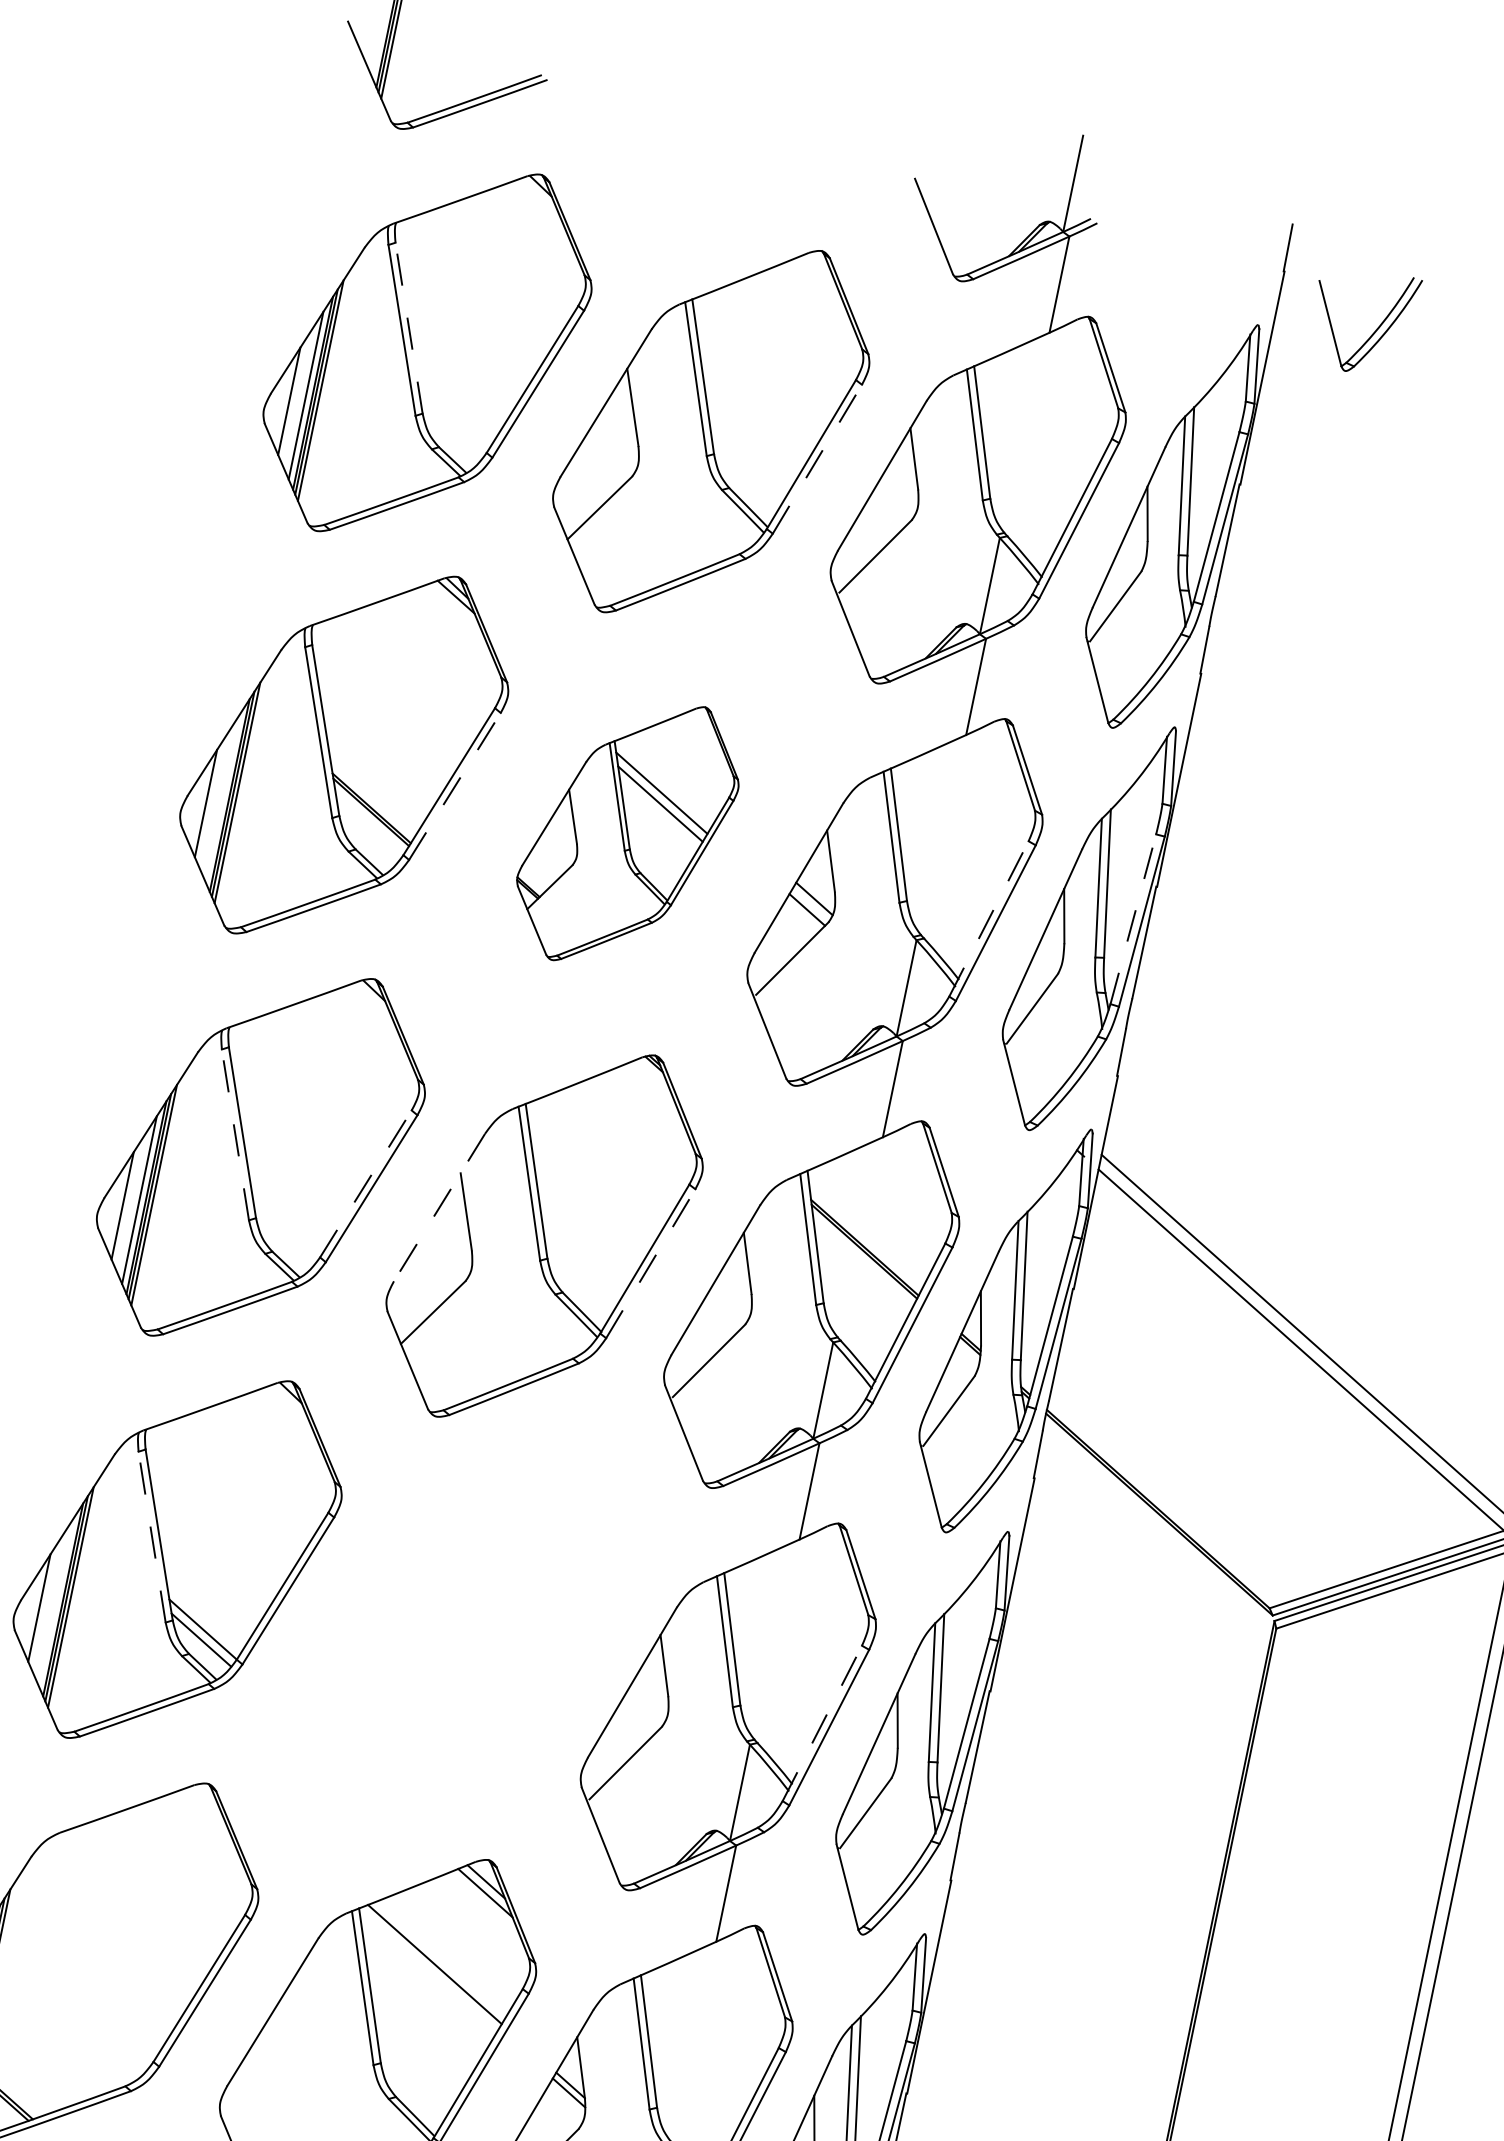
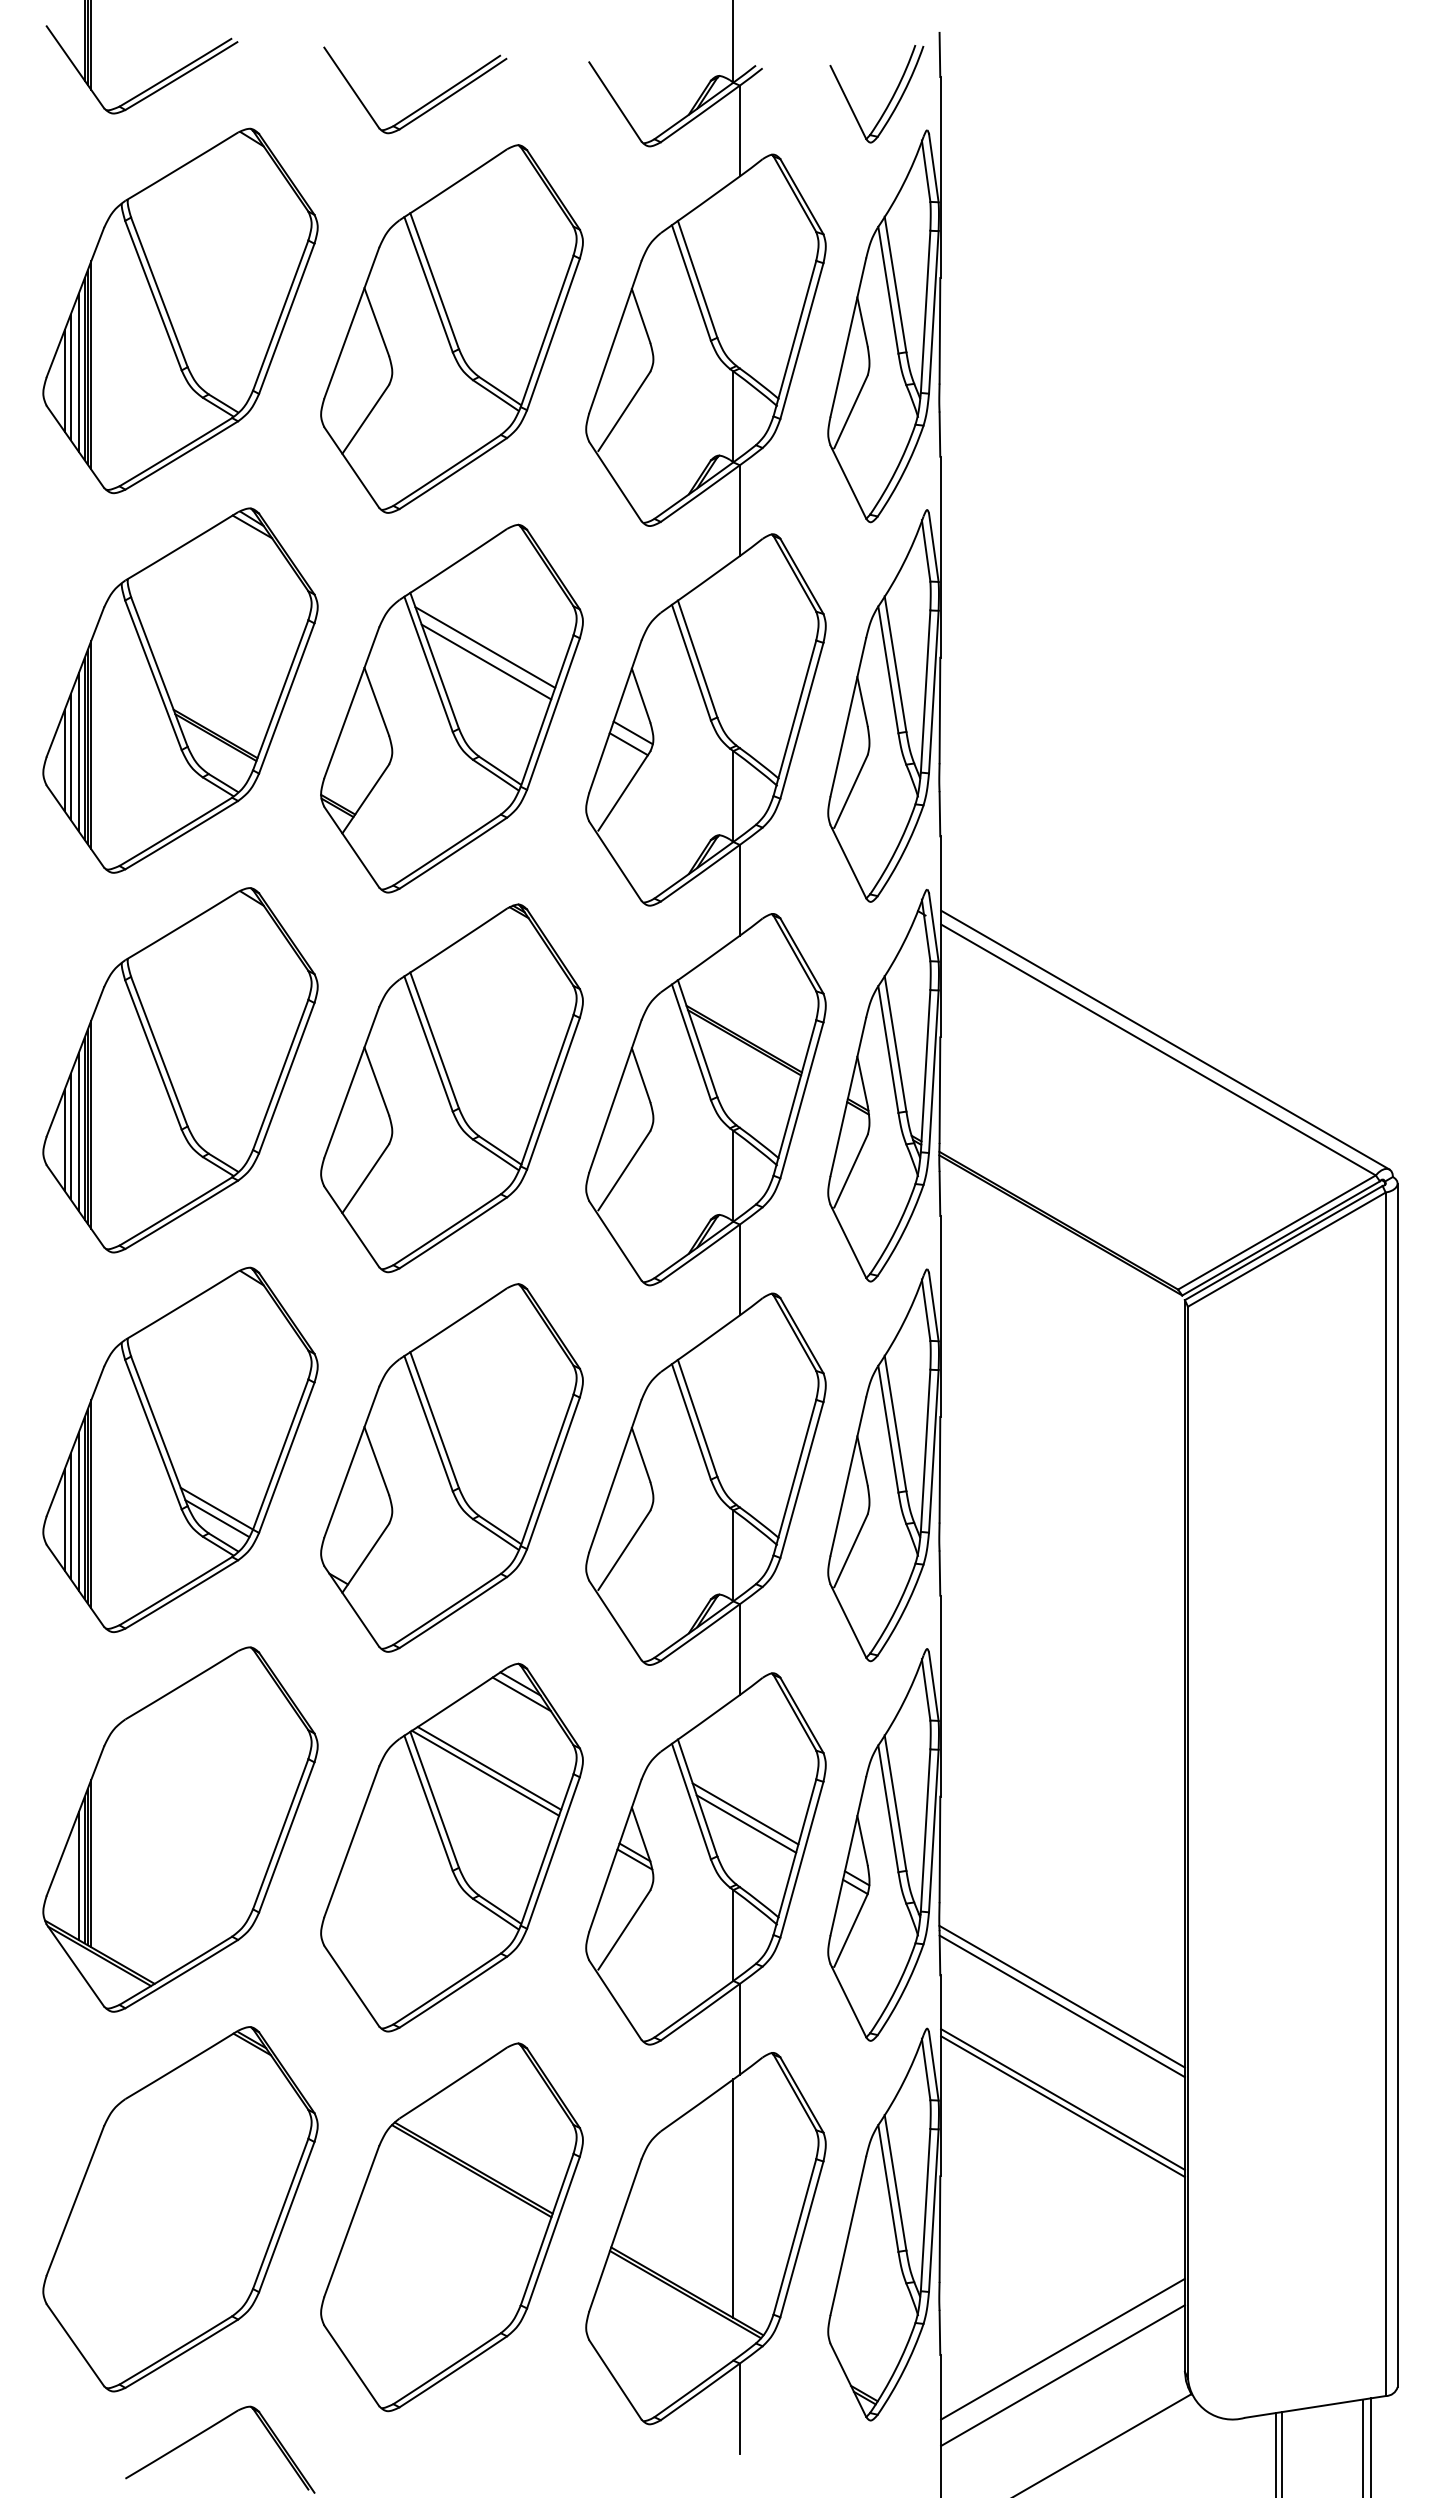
part: (731, 187) -> (424, 104), added
line: (409, 328) -> (159, 292), dashed -> solid
part: (1374, 331) -> (889, 101), moved
line: (296, 398) -> (70, 377), added
line: (817, 458) -> (553, 333), dashed -> solid
line: (454, 786) -> (286, 698), dashed -> solid
line: (222, 797) -> (78, 752), added
line: (213, 800) -> (70, 756), added
part: (627, 833) -> (451, 708), size x1.43
line: (988, 919) -> (794, 718), dashed -> solid
line: (1133, 919) -> (925, 691), dashed -> solid
line: (235, 1134) -> (153, 1054), dashed -> solid
line: (365, 1183) -> (280, 1074), dashed -> solid
line: (129, 1203) -> (70, 1136), added
line: (439, 1207) -> (351, 1082), dashed -> solid
line: (650, 1263) -> (553, 1093), dashed -> solid
line: (152, 1537) -> (153, 1434), dashed -> solid
line: (55, 1602) -> (78, 1511), added
line: (46, 1605) -> (70, 1516), added
part: (460, 1637) -> (451, 1467), added
line: (821, 1723) -> (794, 1477), dashed -> solid
line: (429, 1968) -> (485, 1772), added
line: (696, 2068) -> (745, 1813), added
line: (695, 2079) -> (746, 1823), added

